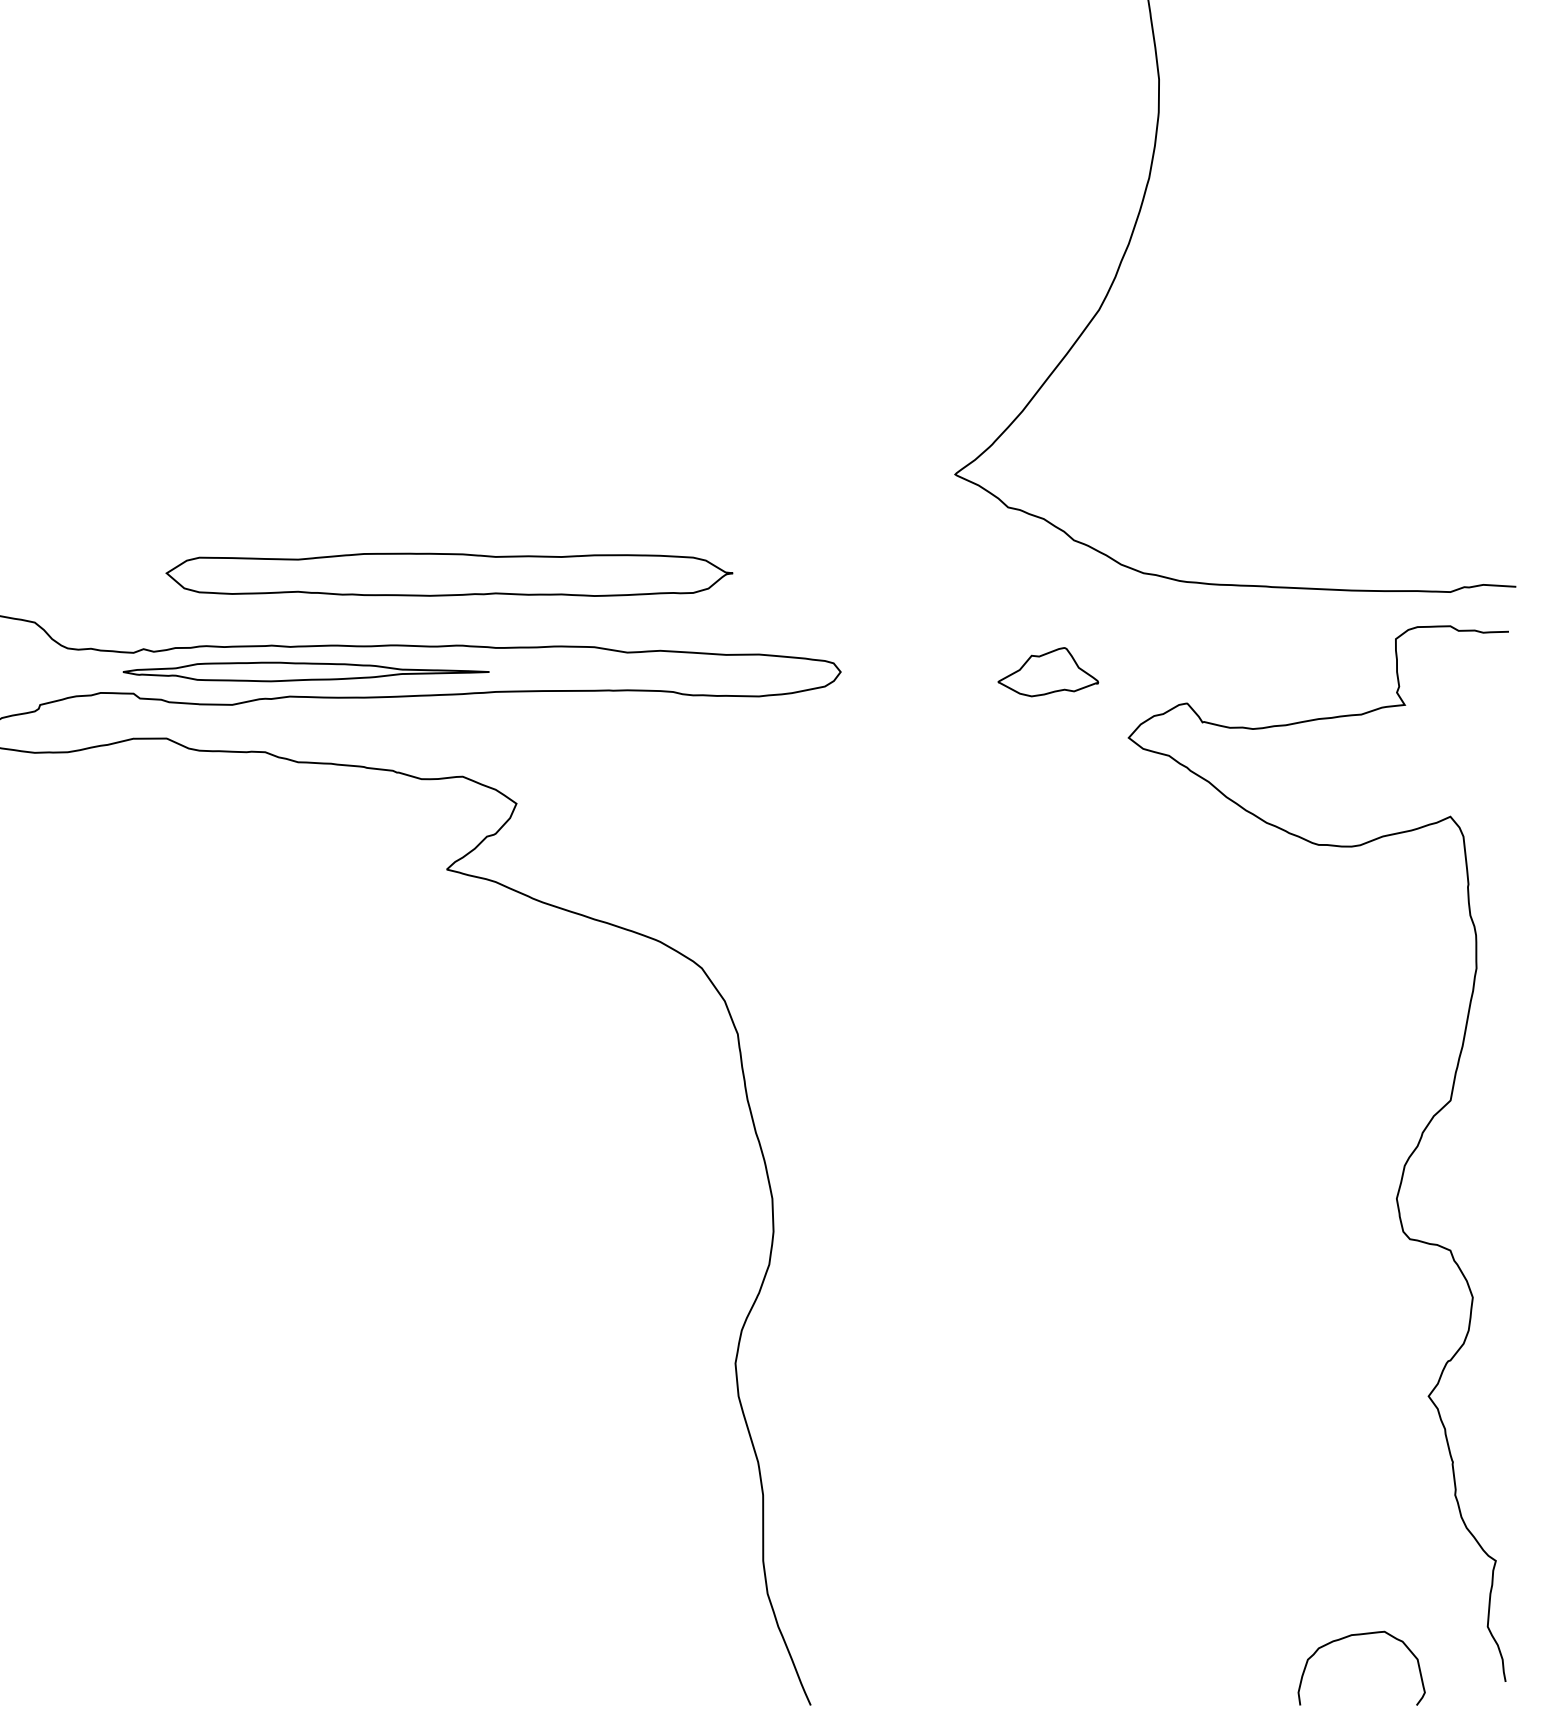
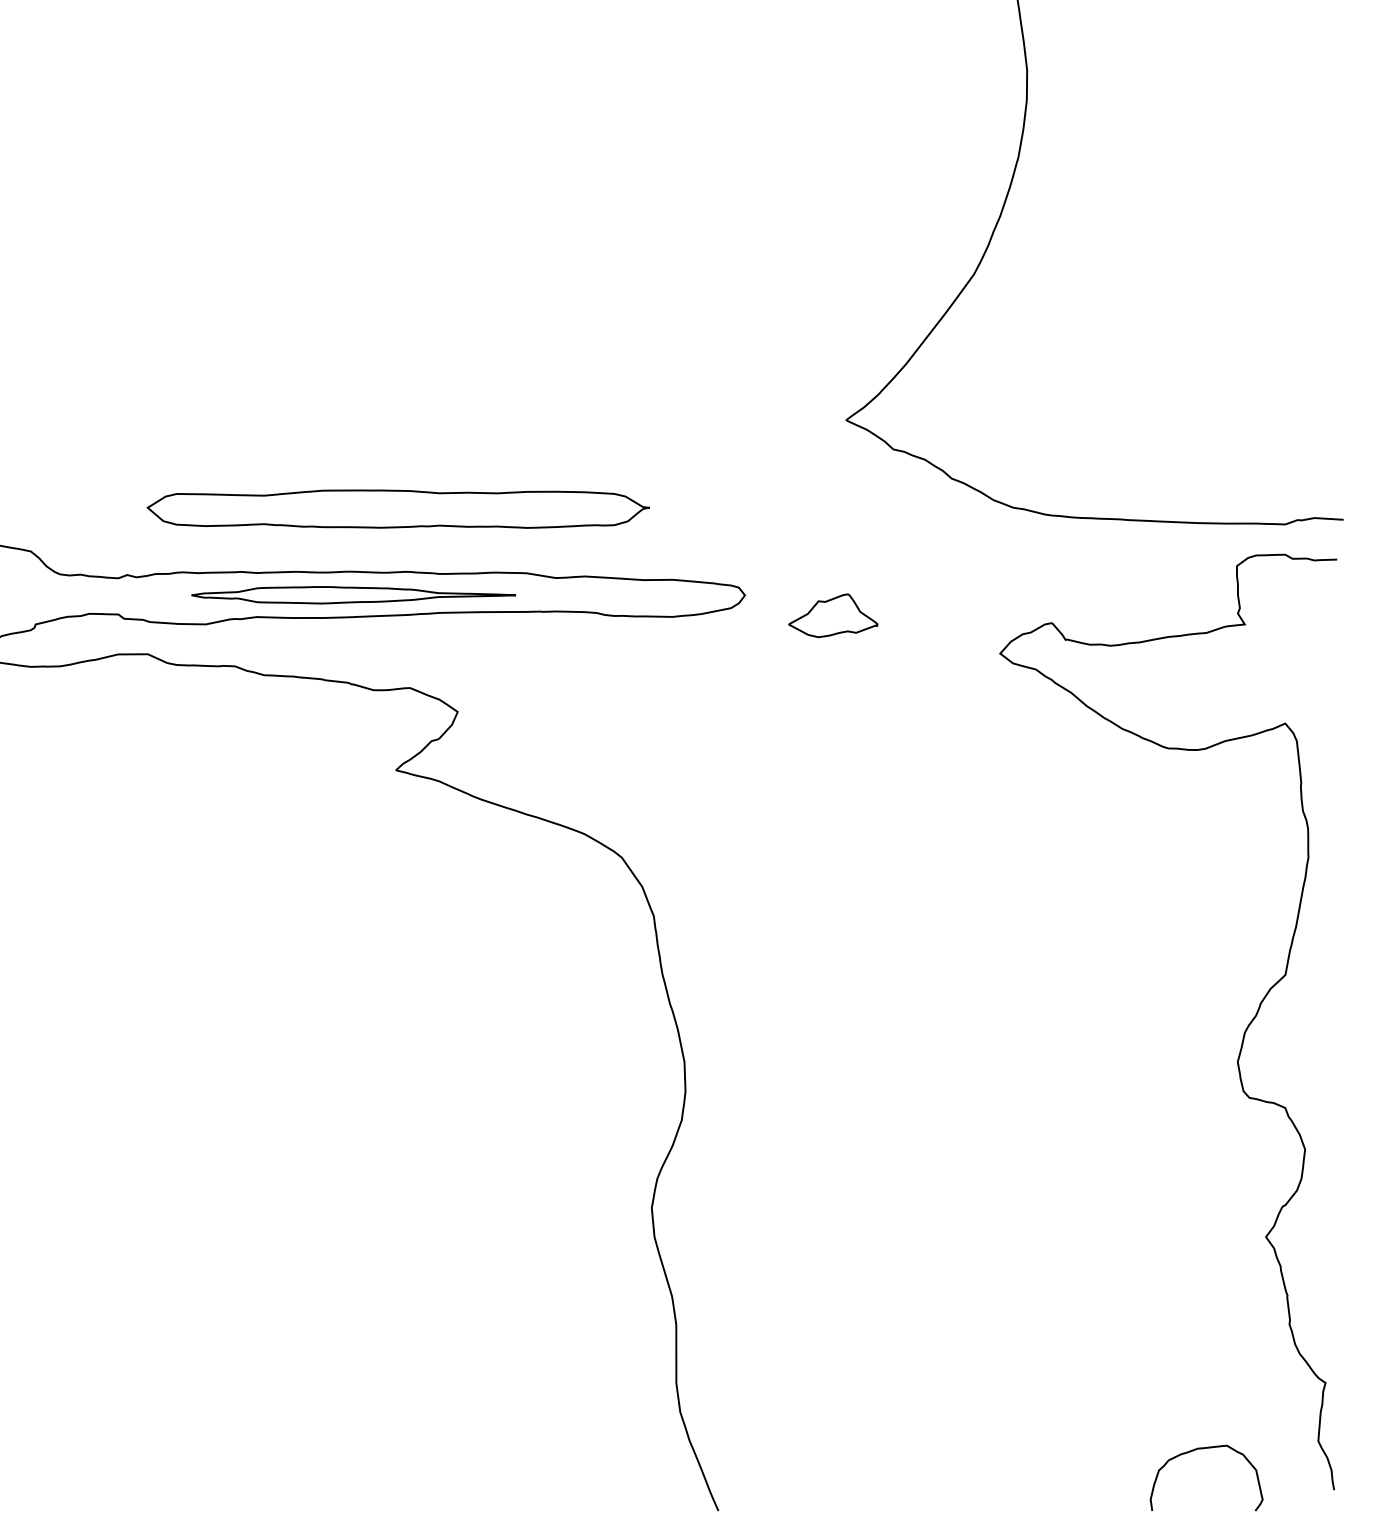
part: (305, 671) -> (353, 594), moved
part: (1048, 672) -> (833, 616), moved

